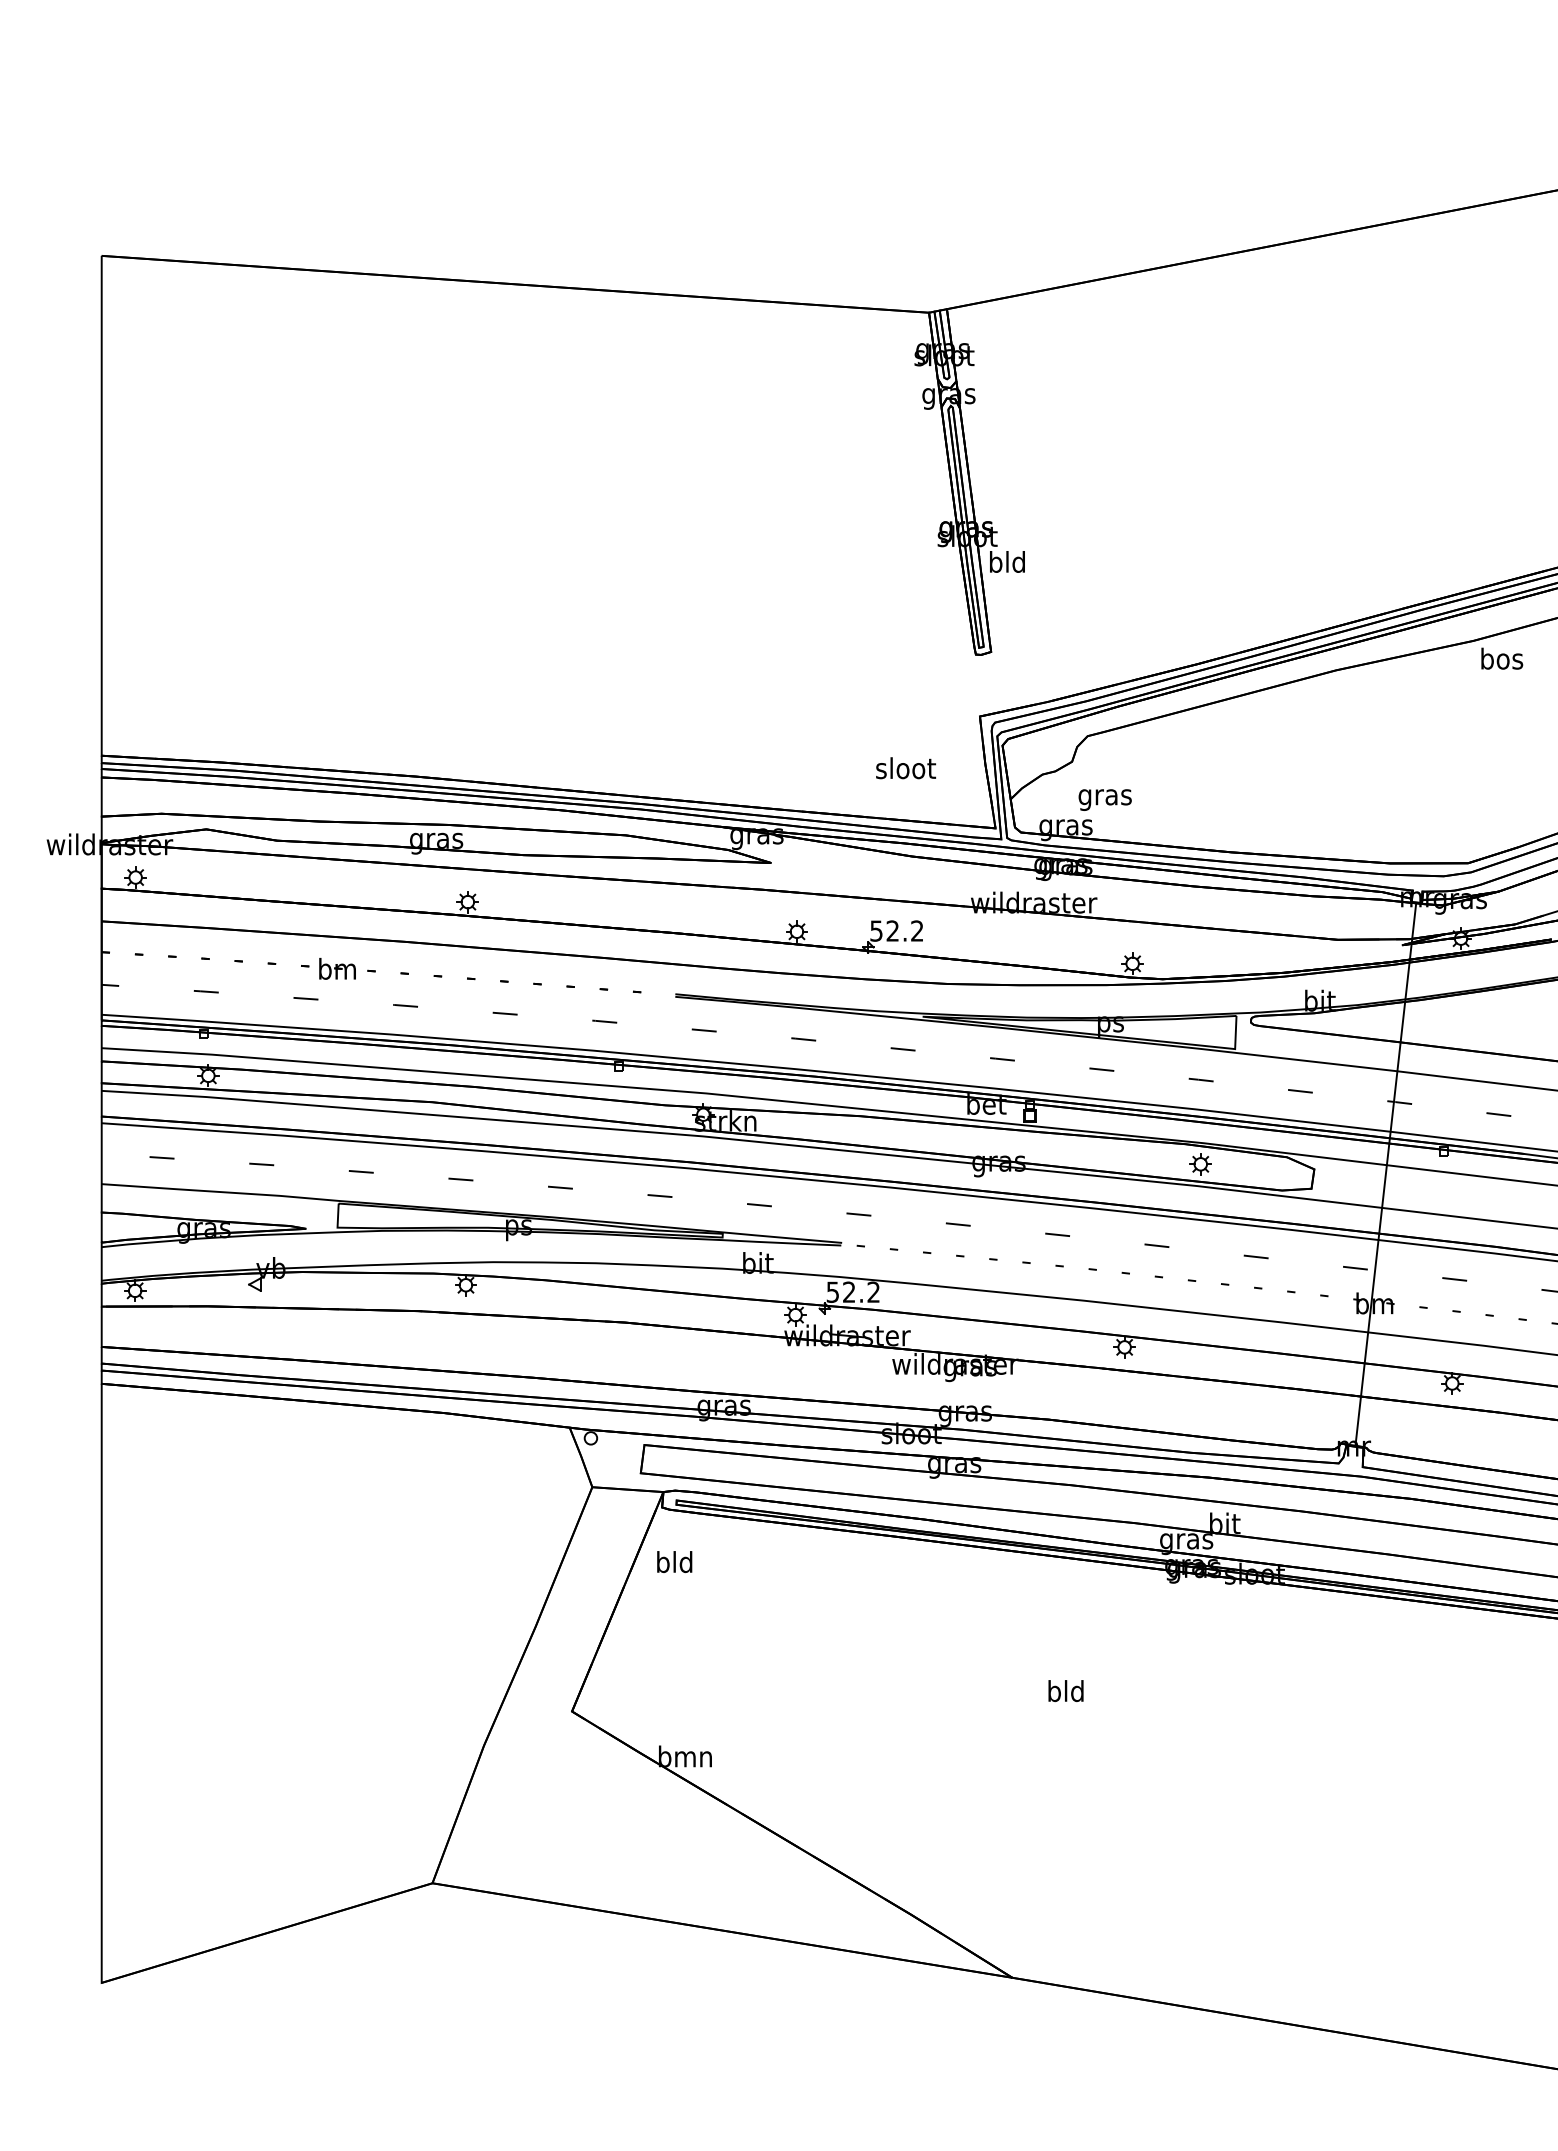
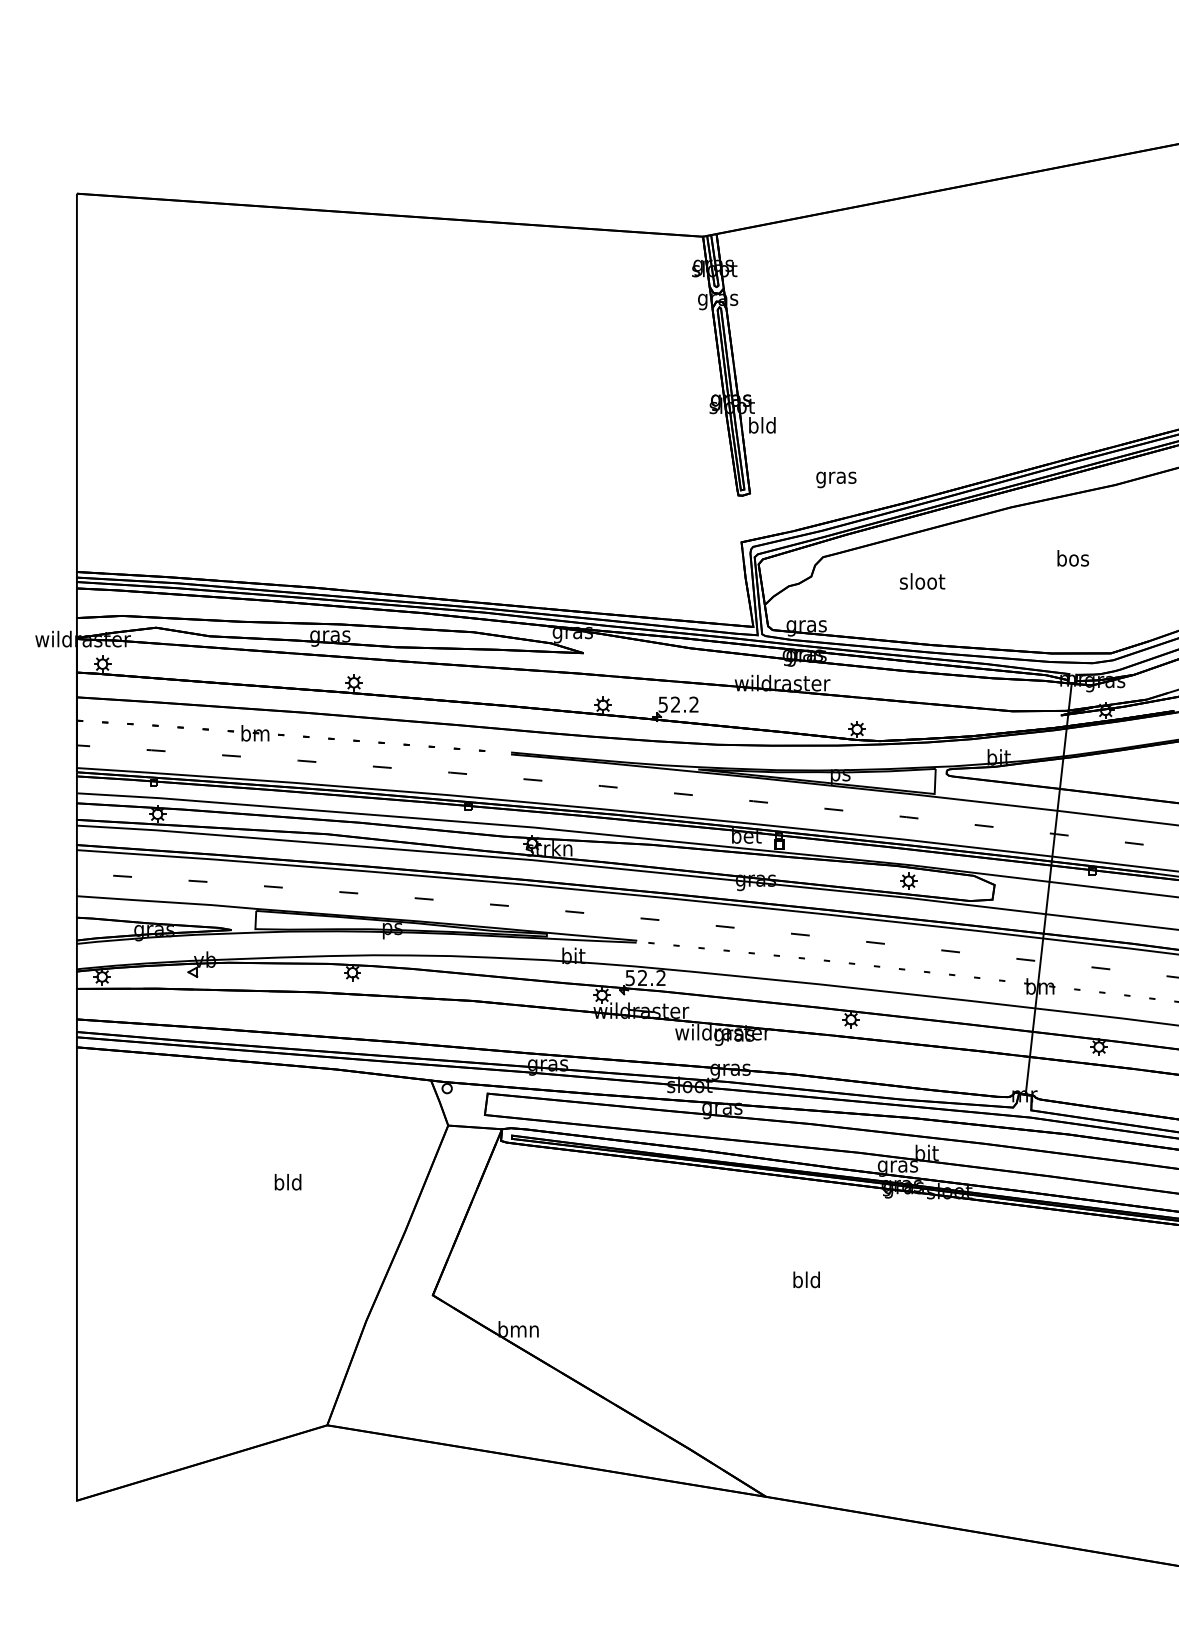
text: (1502, 658) -> (1073, 558), moved
text: (905, 768) -> (922, 581), moved
text: (1104, 799) -> (835, 479), moved
text: (674, 1561) -> (287, 1181), moved

